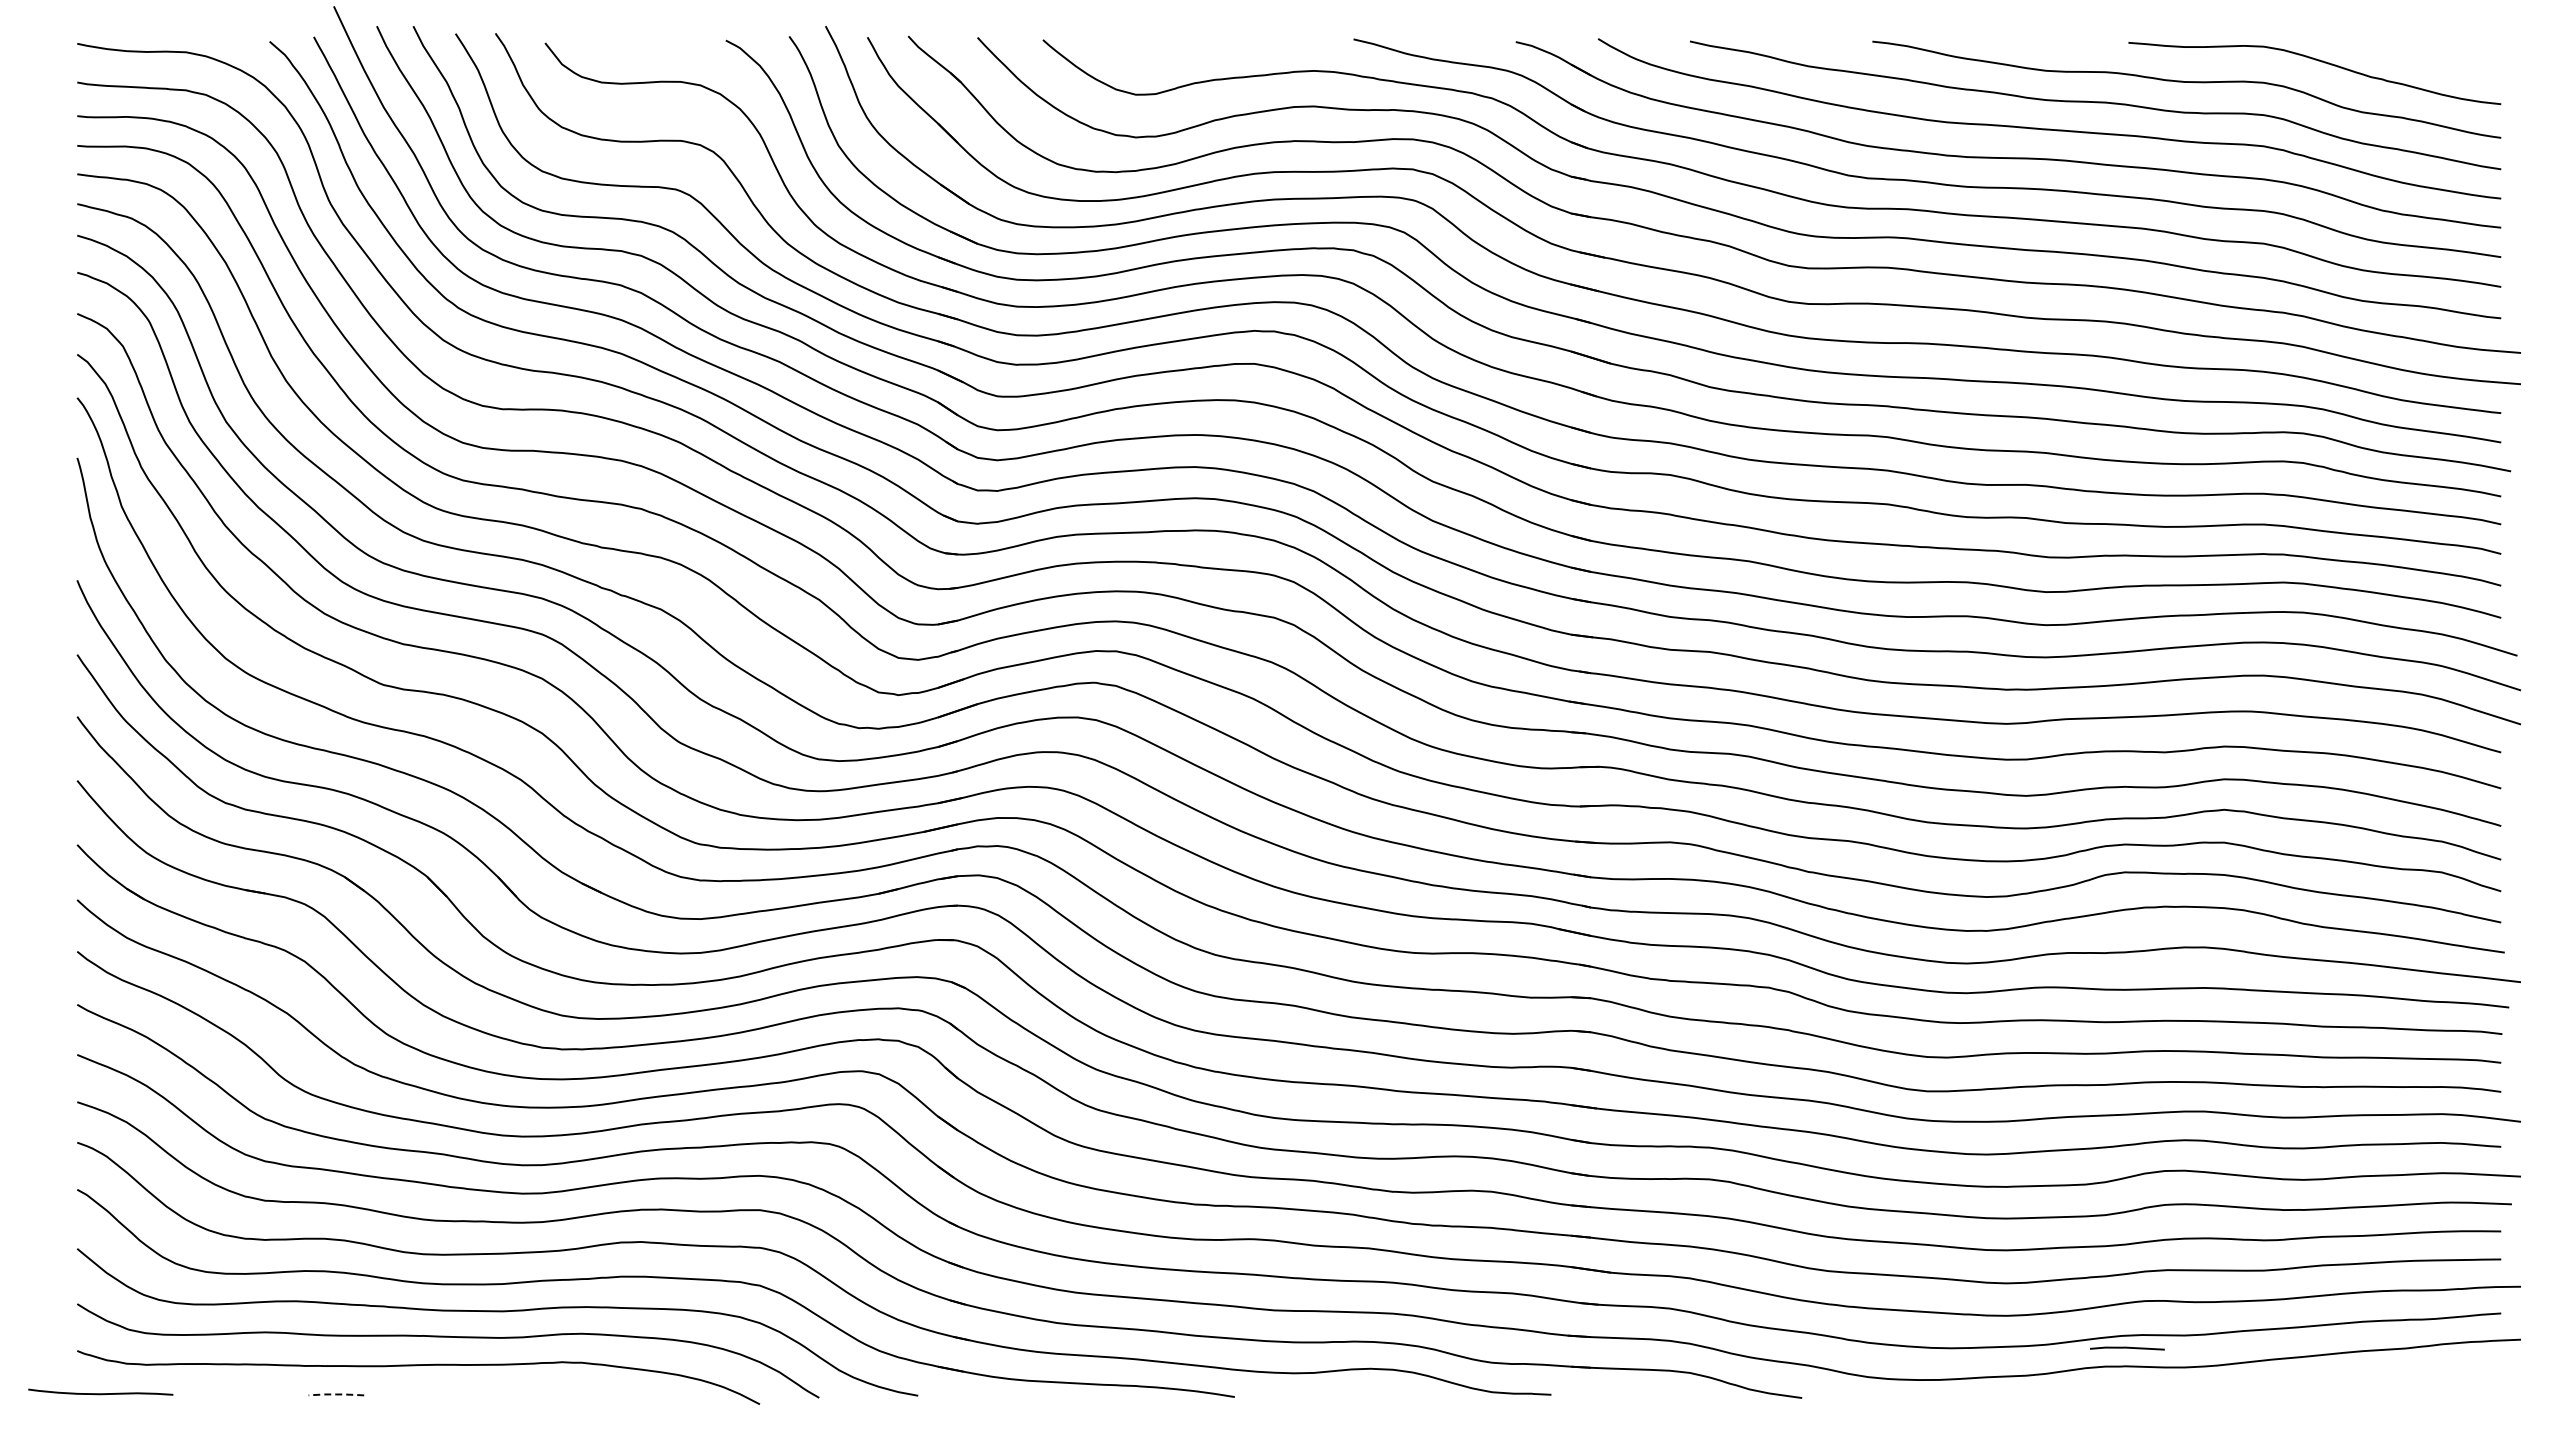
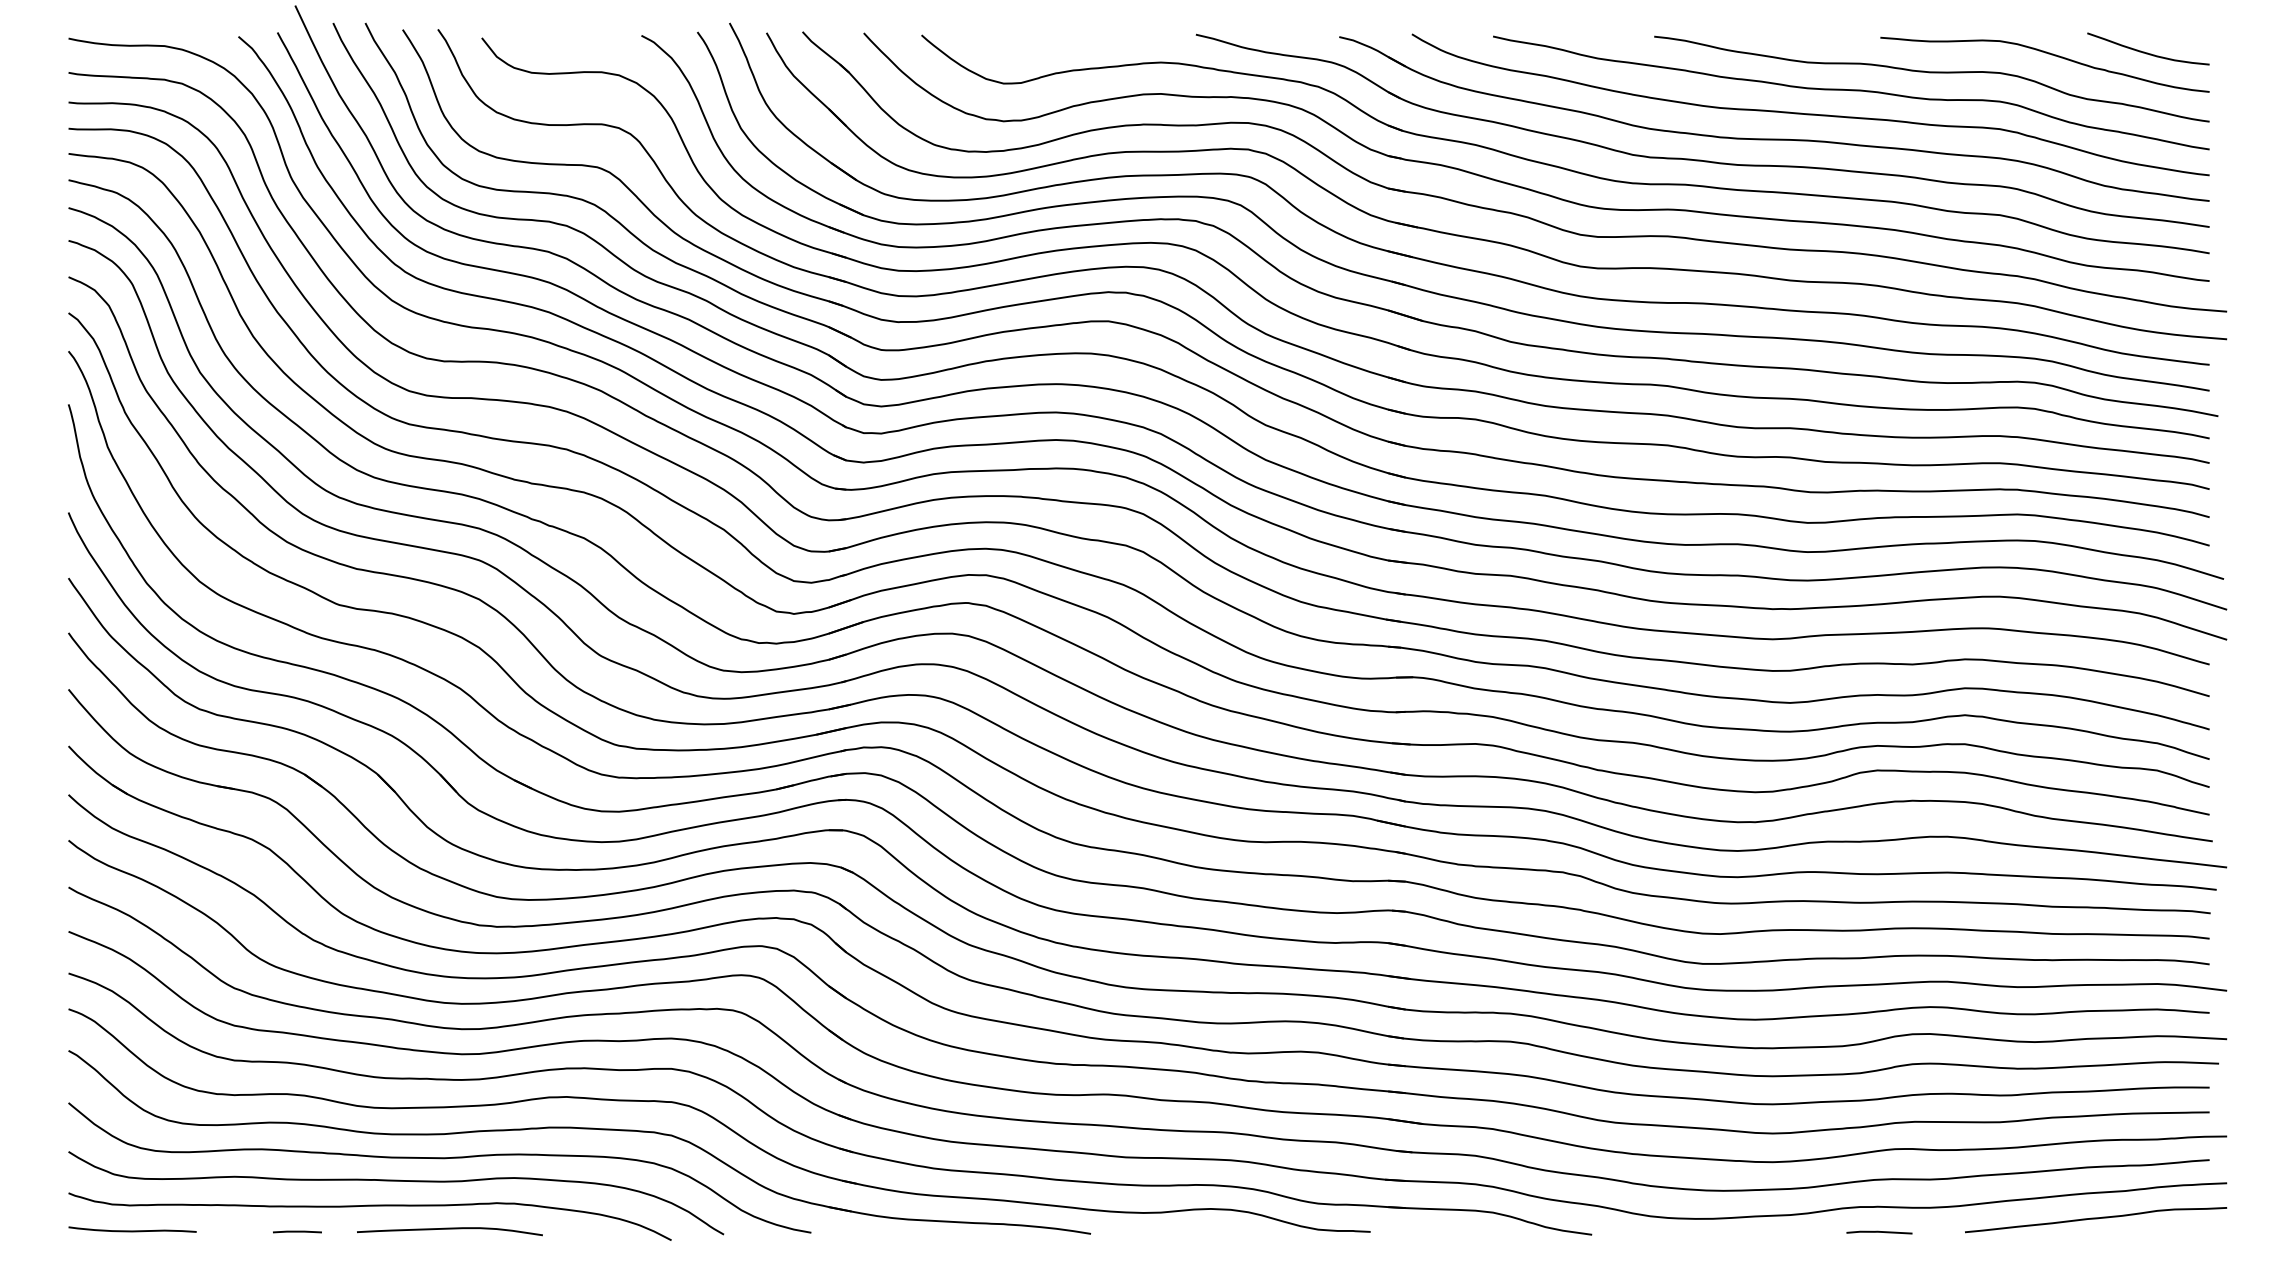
curve: (2430, 59) -> (2147, 52), added
line: (2127, 1348) -> (1879, 1232), moved
curve: (2372, 1380) -> (2095, 1219), added
curve: (508, 1391) -> (449, 1229), added
curve: (100, 1393) -> (132, 1230), moved
line: (335, 1394) -> (296, 1231), dashed -> solid

